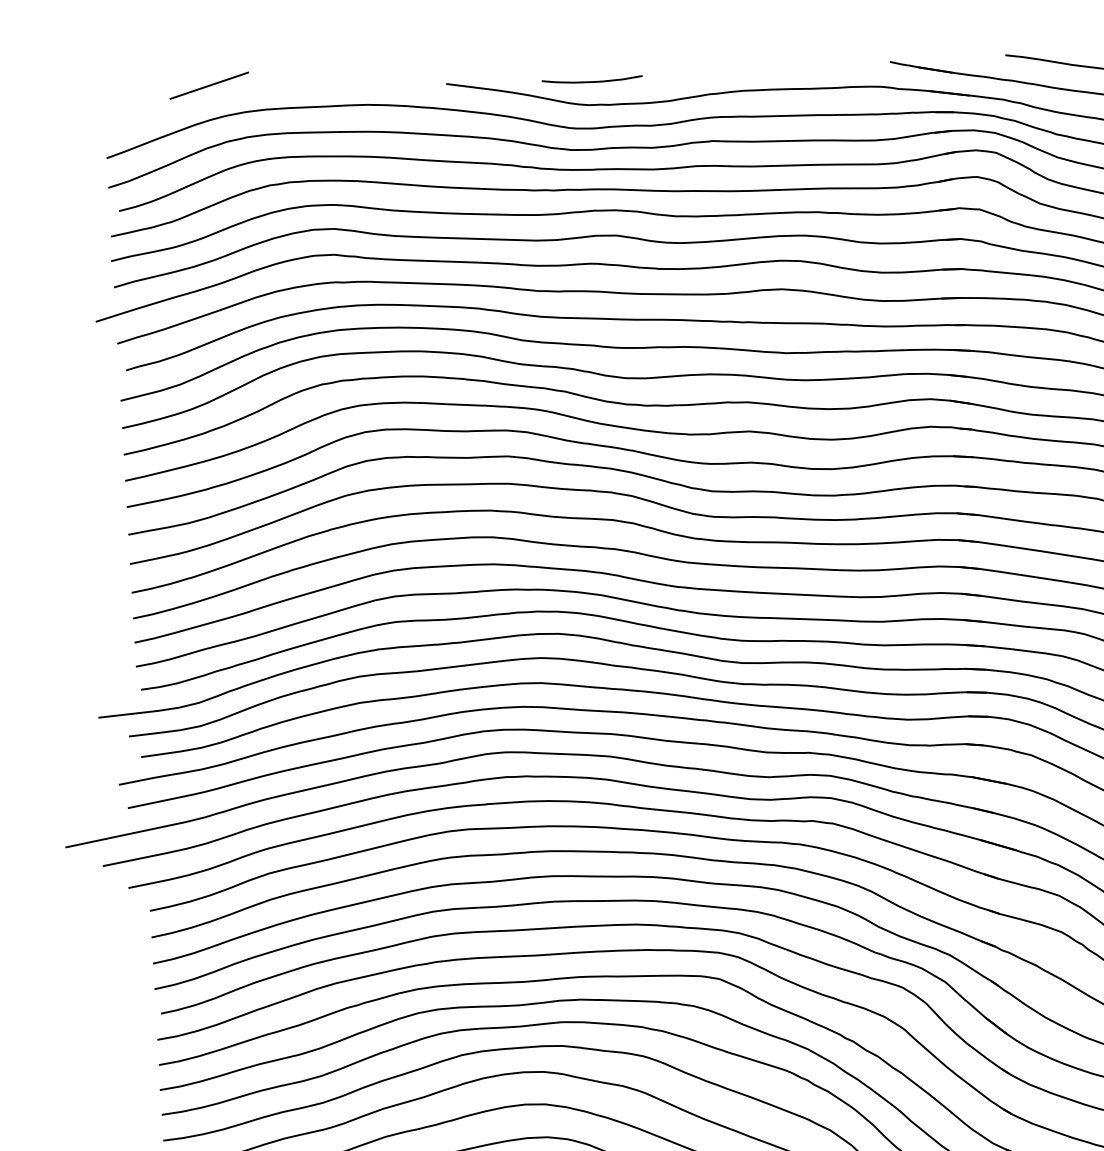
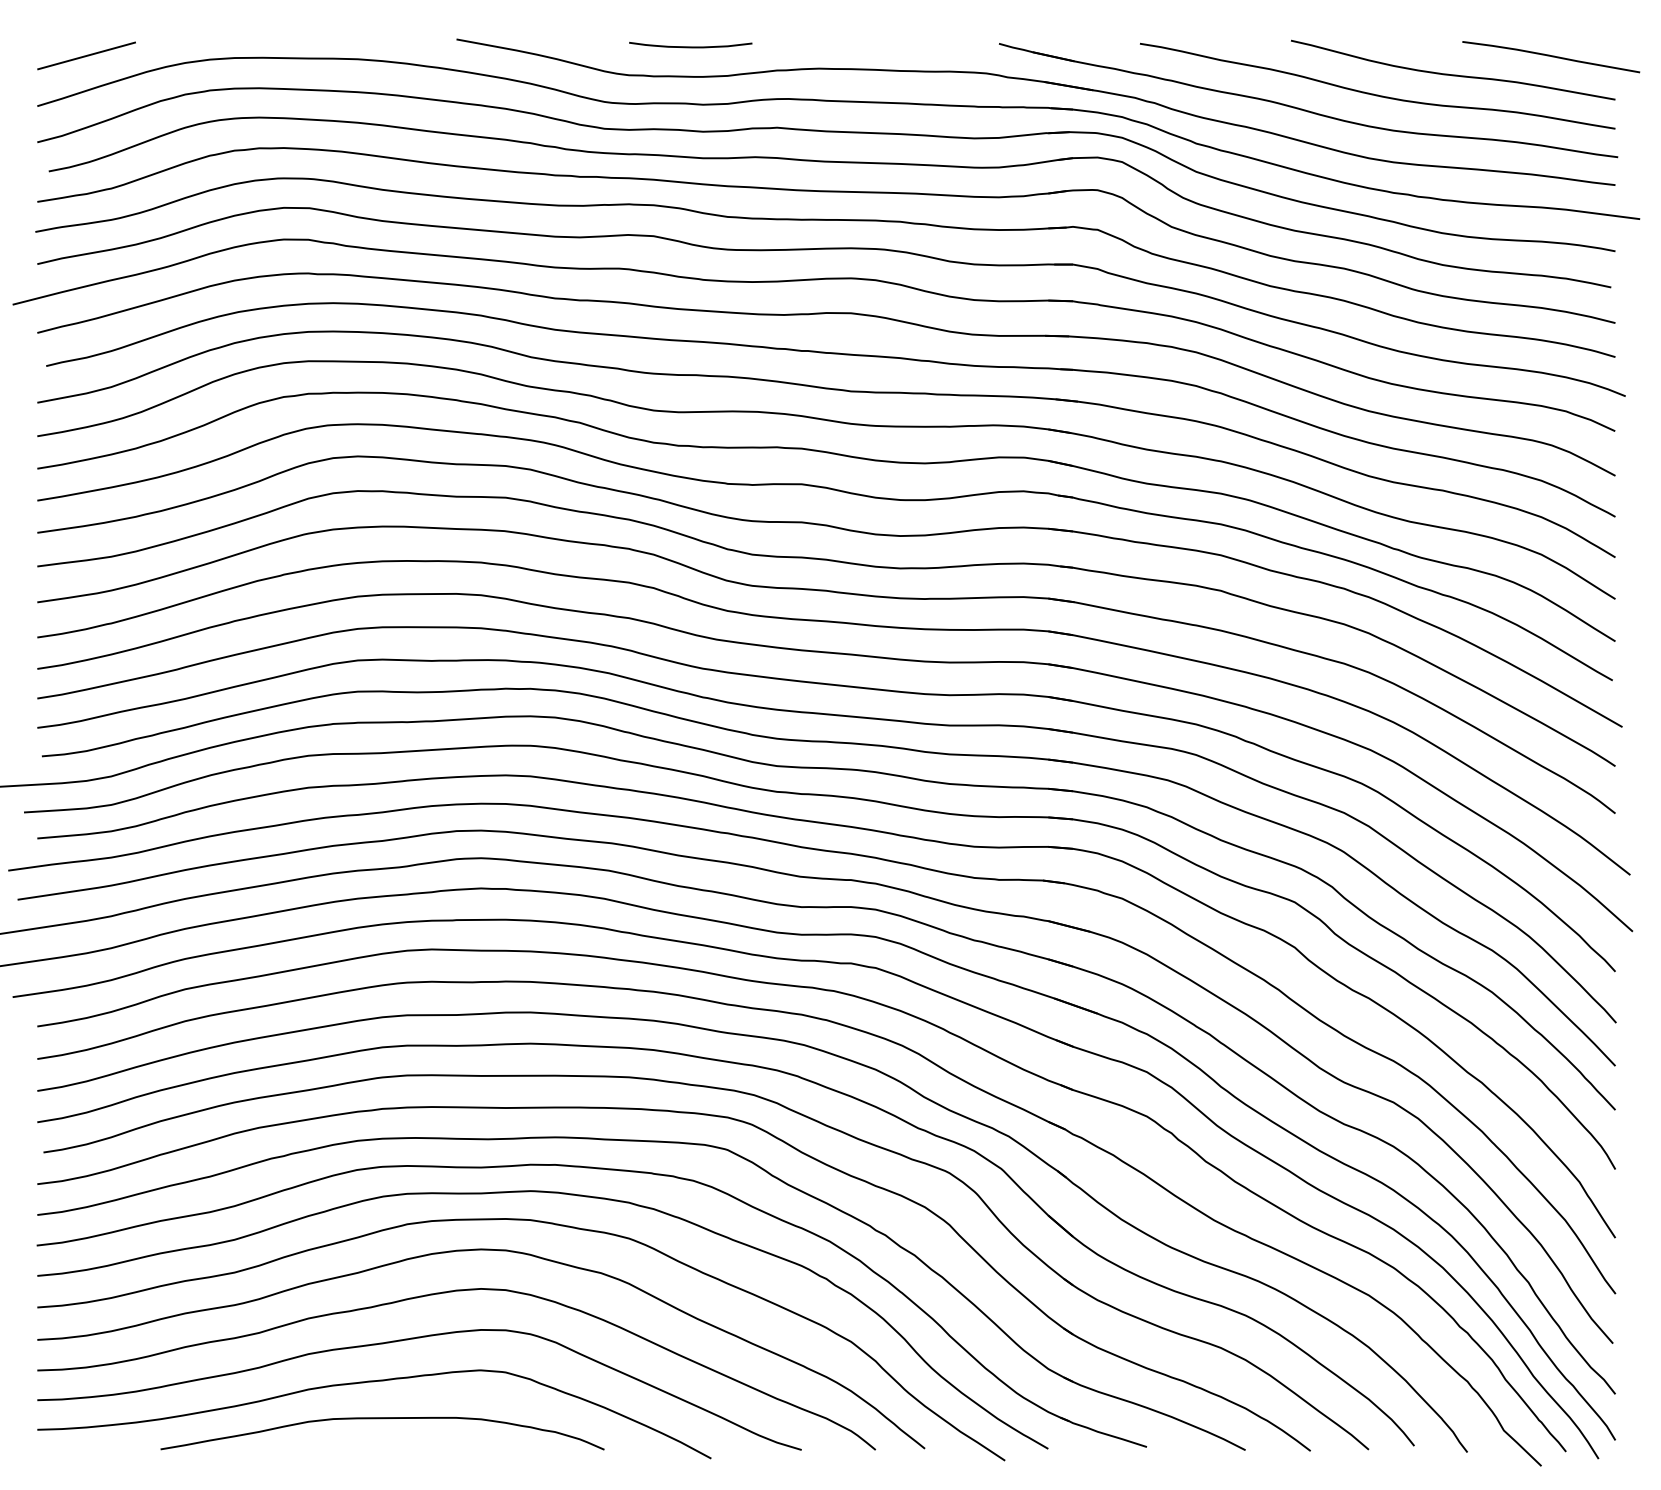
curve: (592, 81) -> (690, 46), moved
line: (209, 85) -> (86, 55), moved

